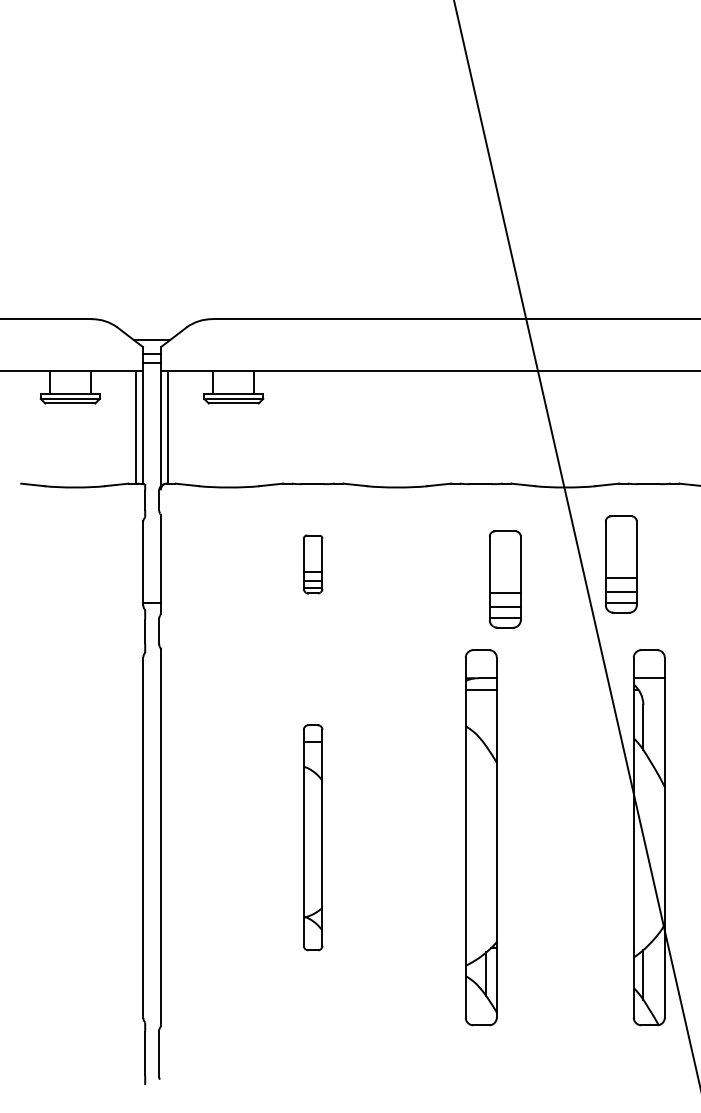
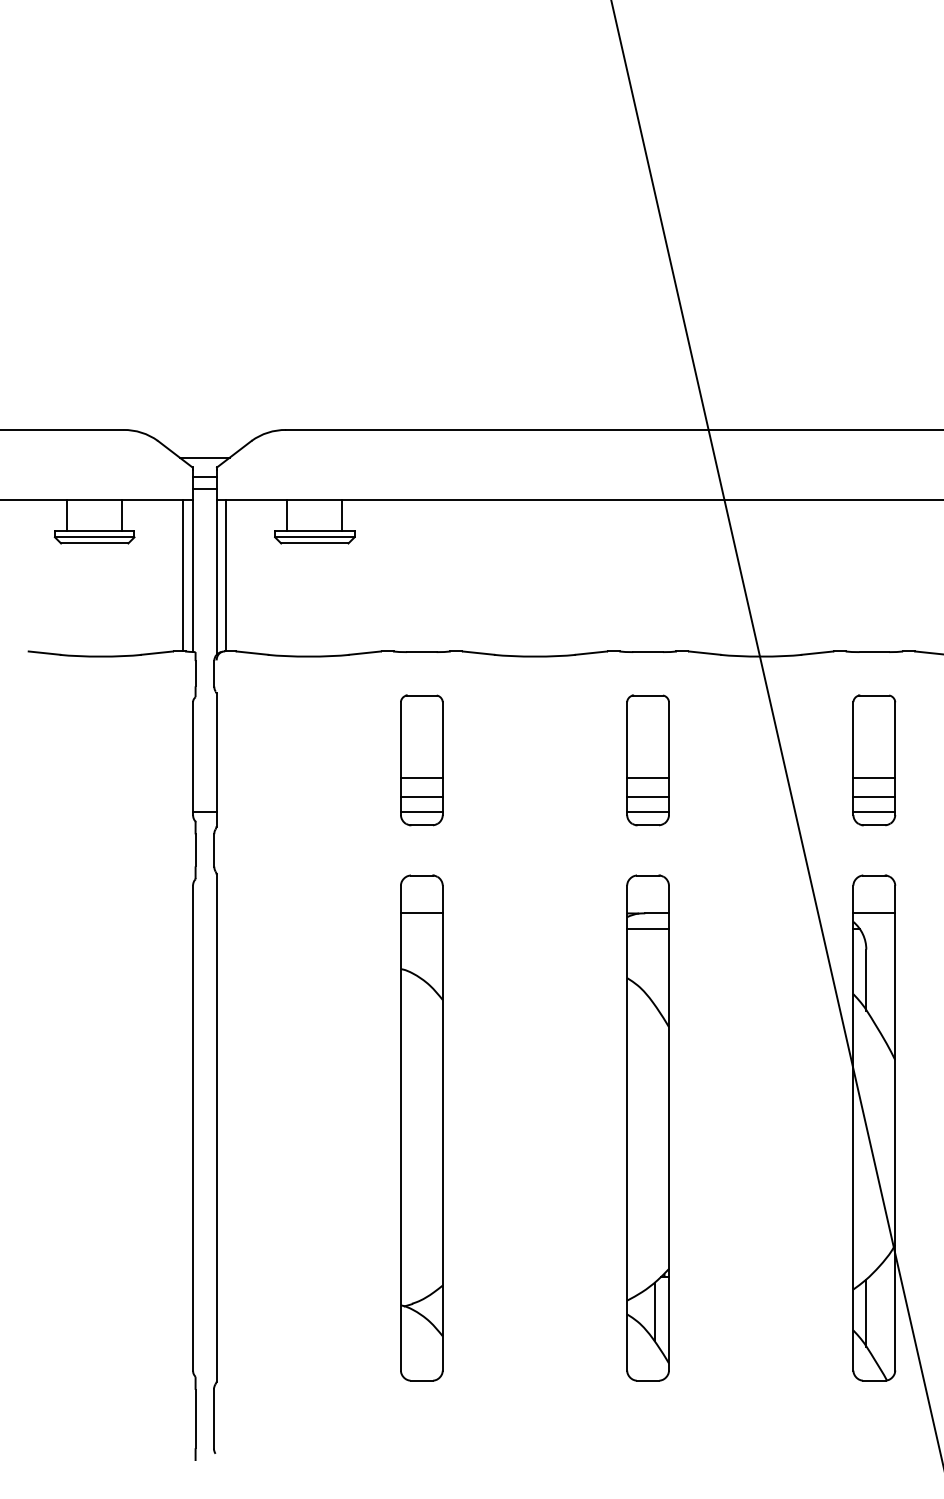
part: (312, 564) -> (420, 760), size x1.67
part: (621, 564) -> (874, 760), moved
part: (504, 579) -> (647, 760), moved
part: (312, 837) -> (420, 1127), size x1.67

